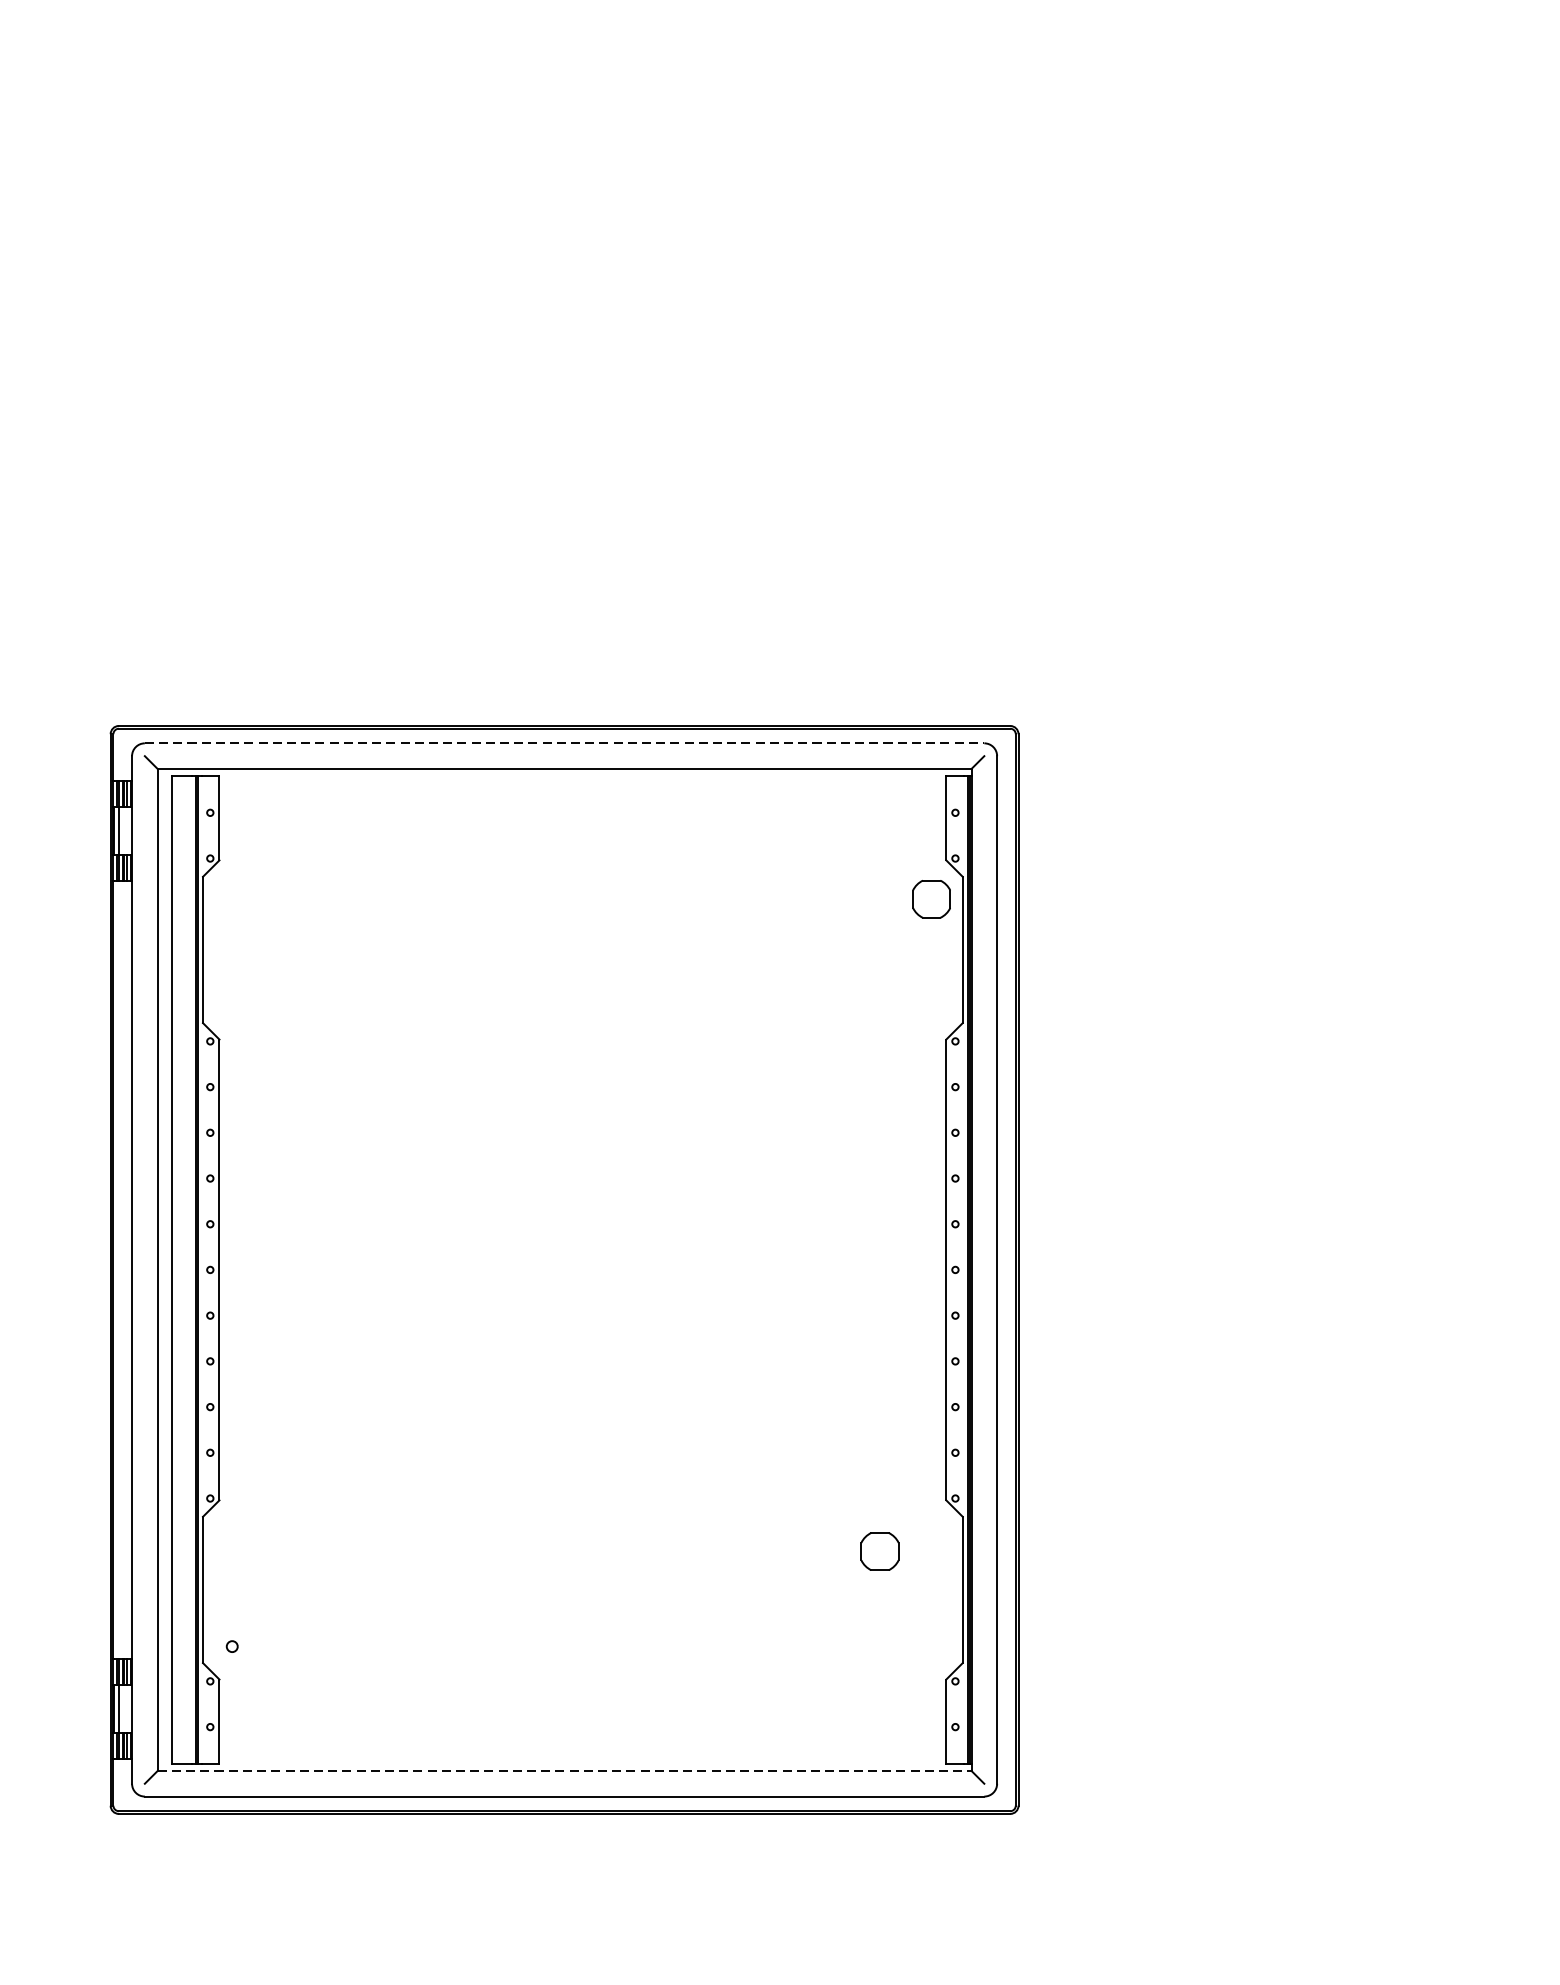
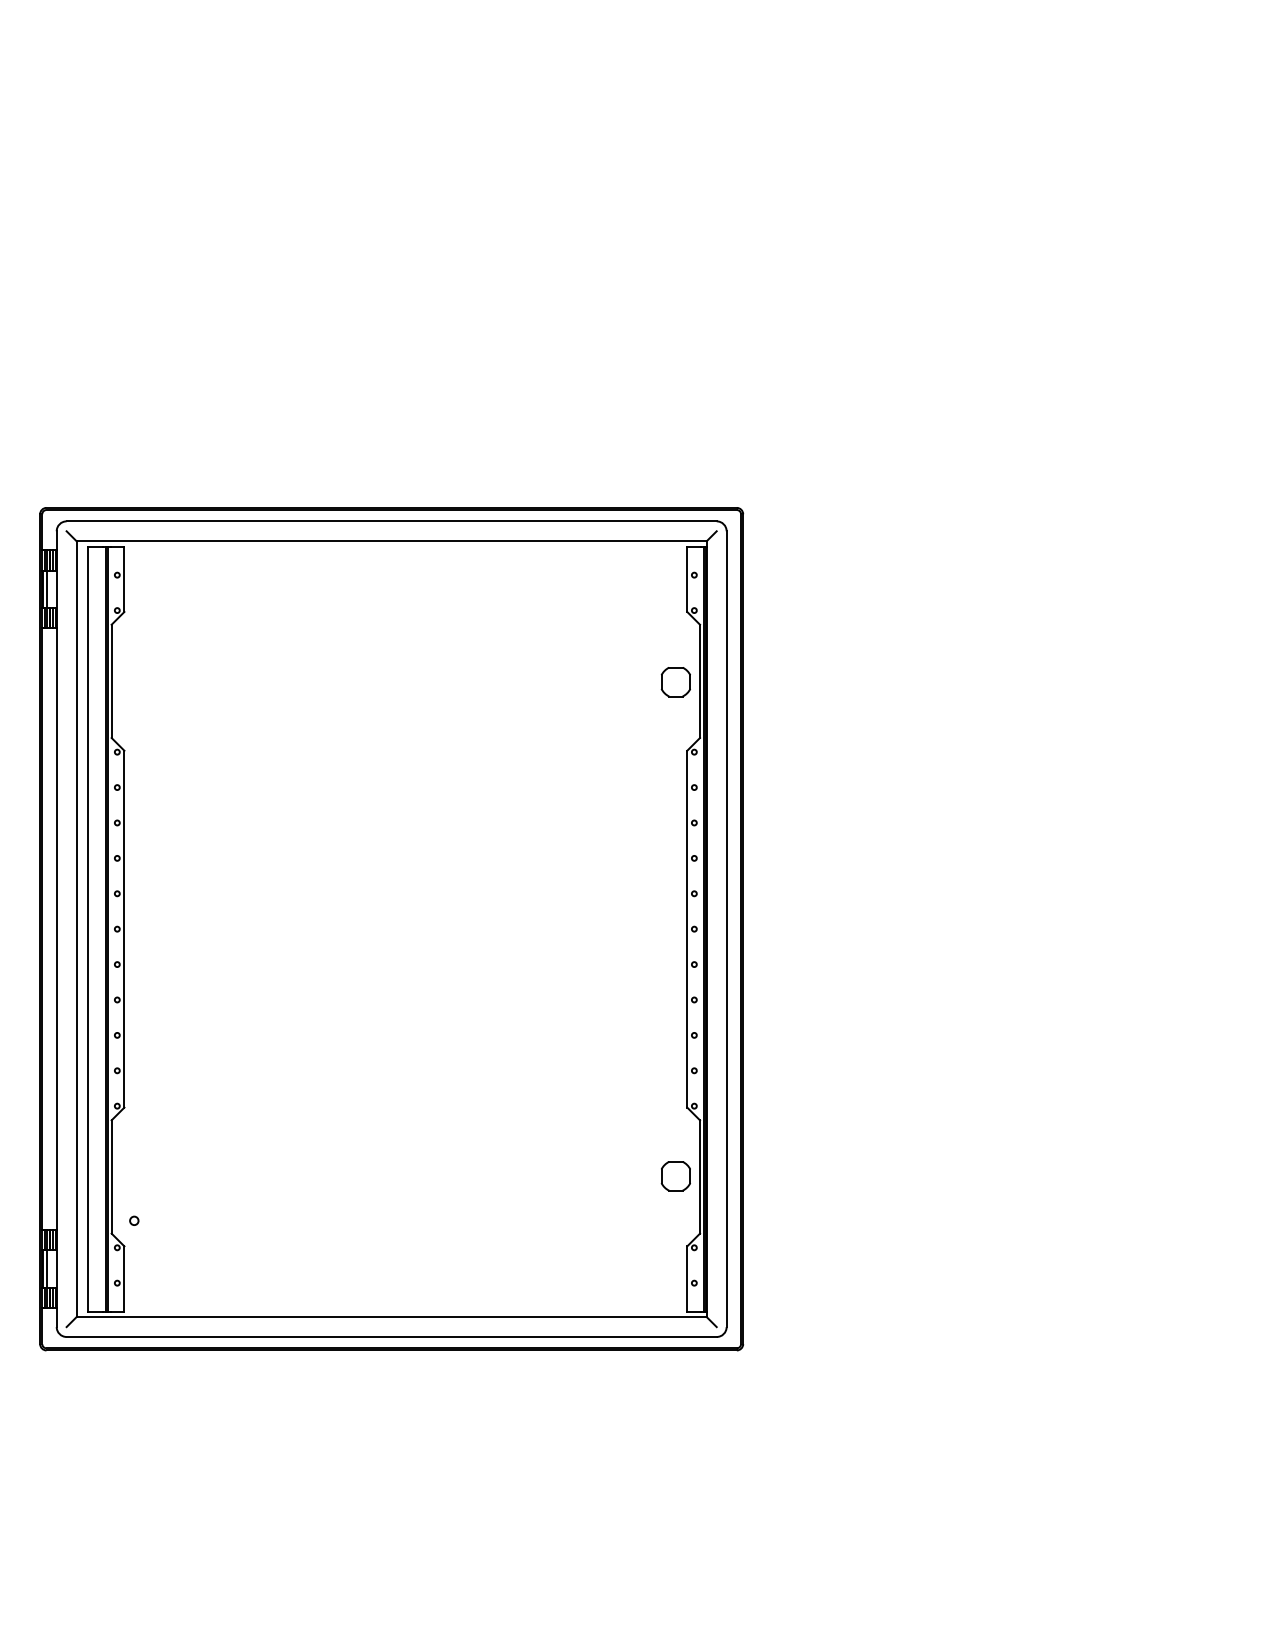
line: (565, 743) -> (392, 521), dashed -> solid
part: (931, 899) -> (675, 682), moved
part: (879, 1551) -> (675, 1176), moved
line: (565, 1771) -> (392, 1317), dashed -> solid

